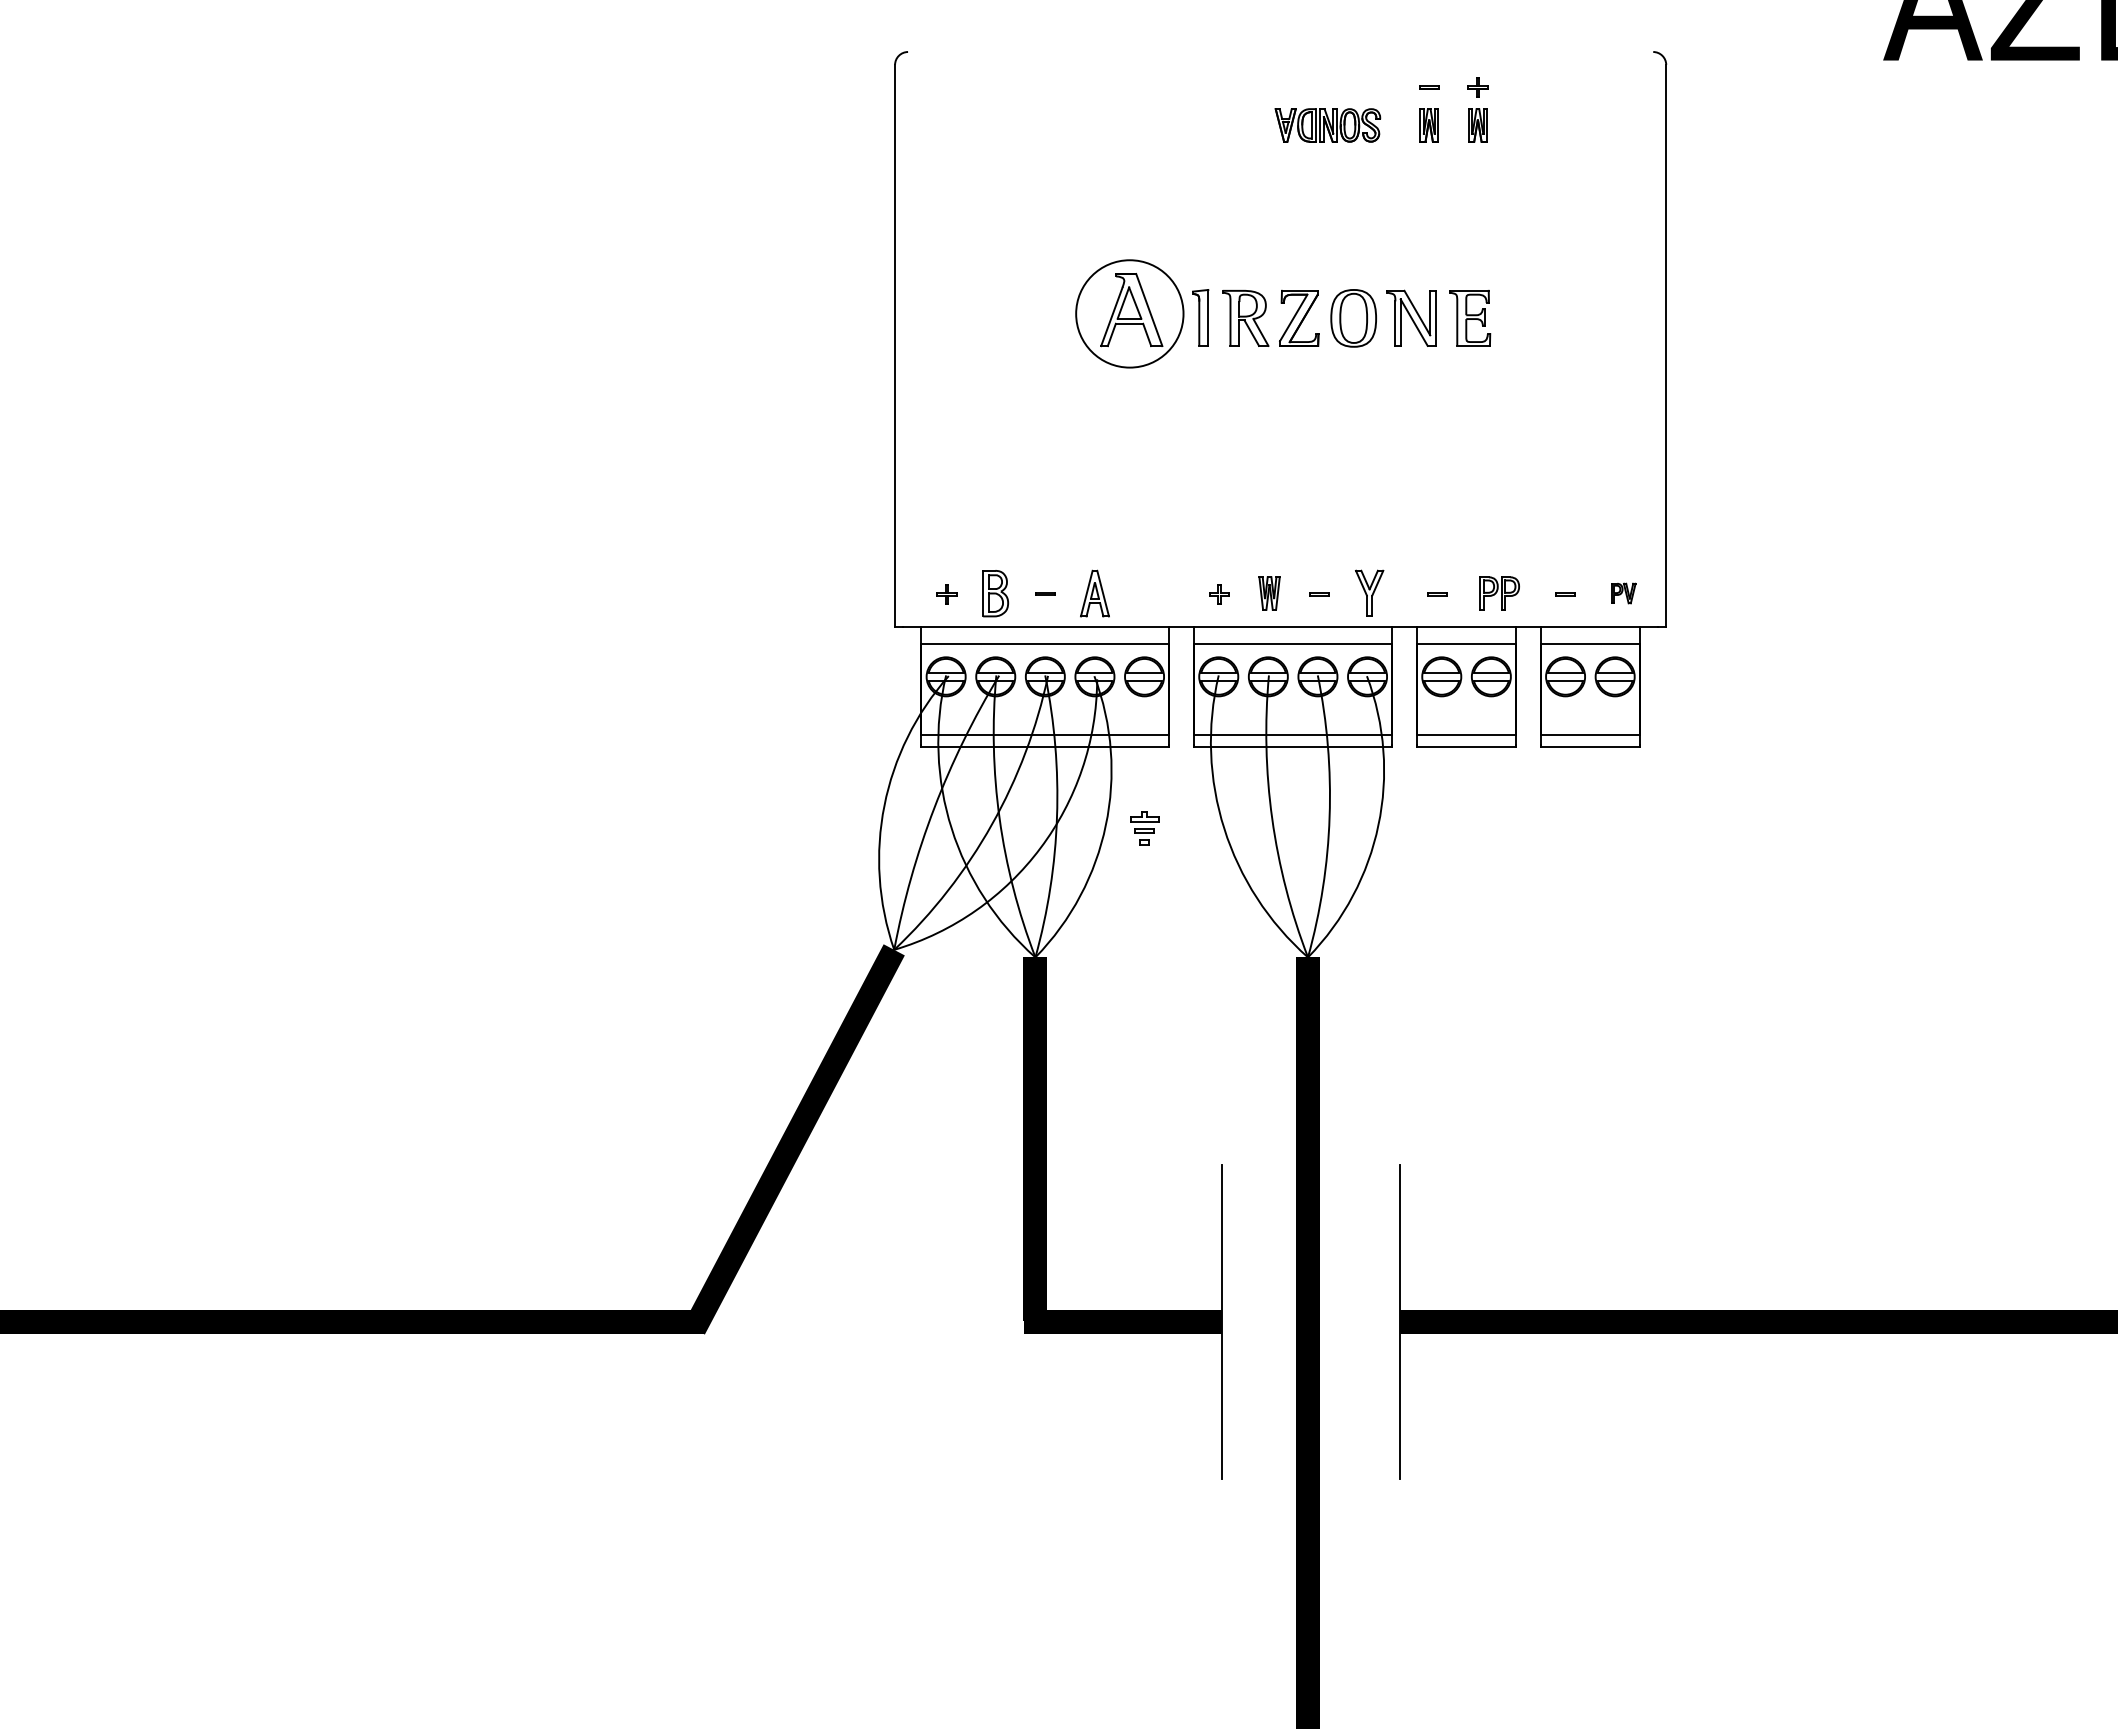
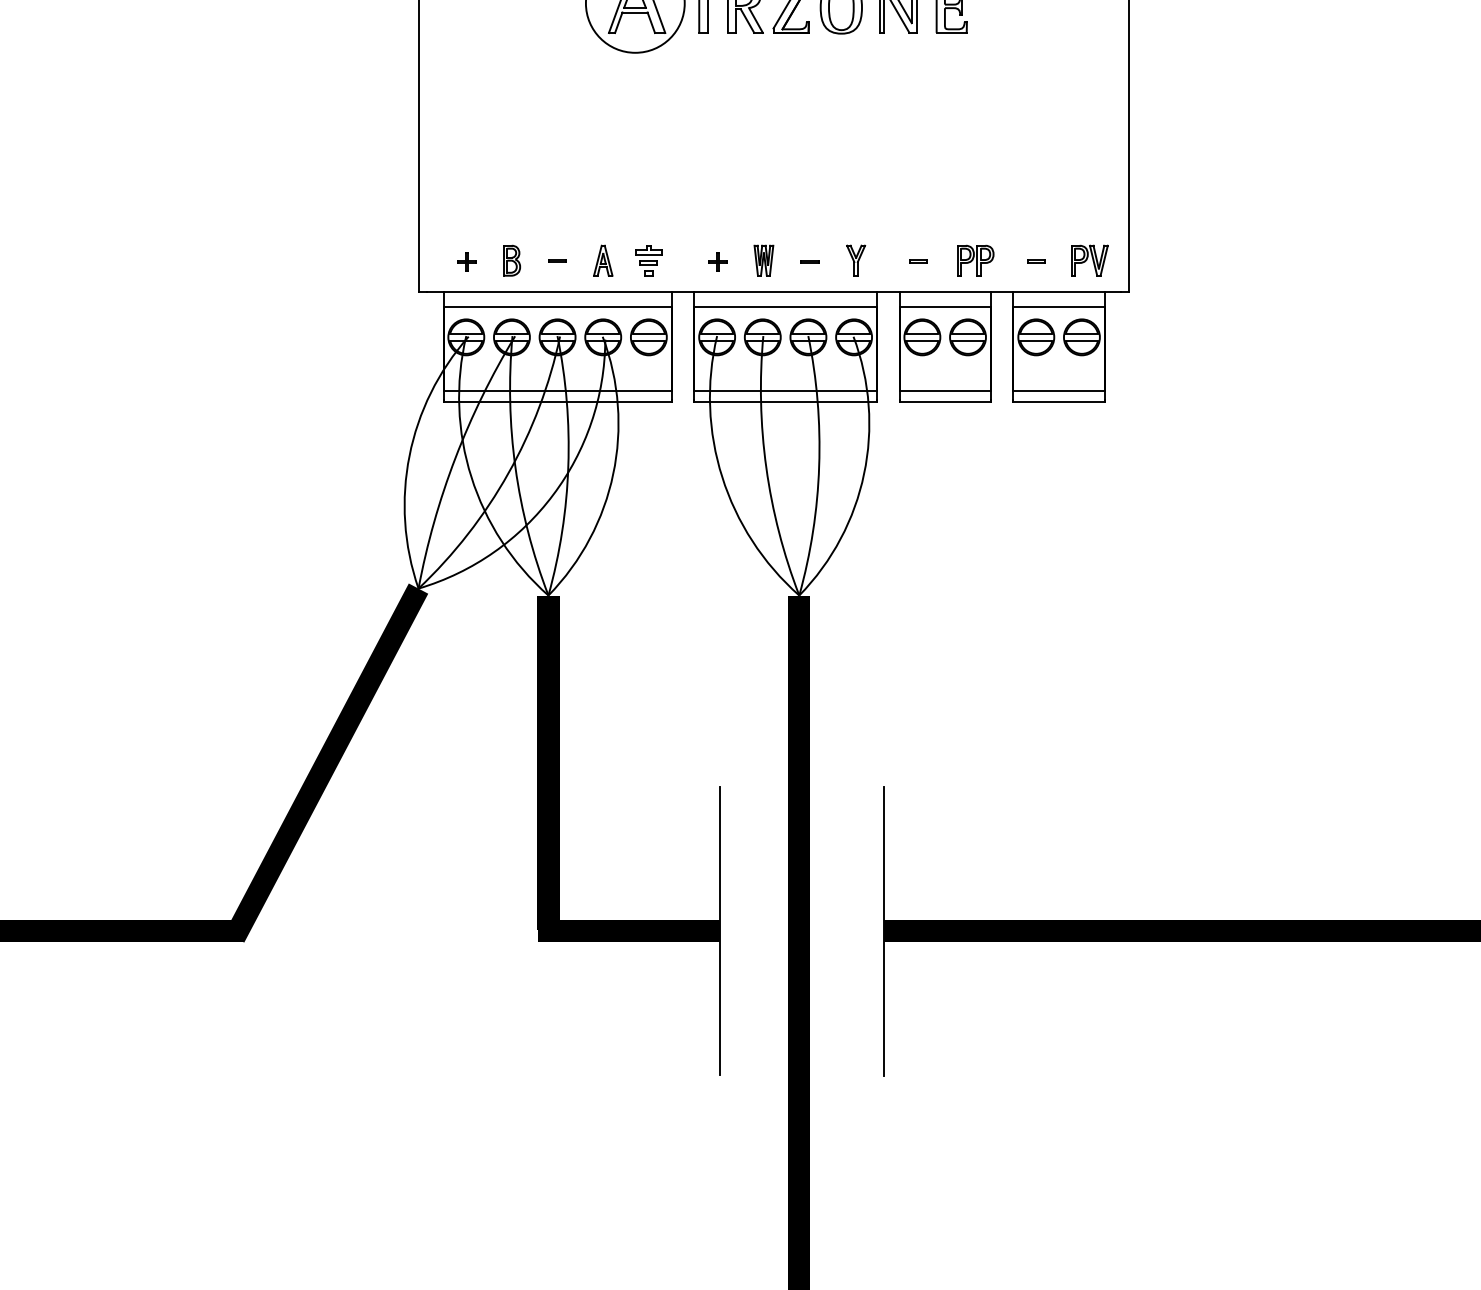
part: (995, 593) -> (511, 260), size x0.71
part: (1094, 593) -> (602, 260), size x0.71
part: (1369, 593) -> (855, 260), size x0.71
part: (1623, 593) -> (1089, 260), size x1.67
part: (1144, 828) -> (648, 260), moved

